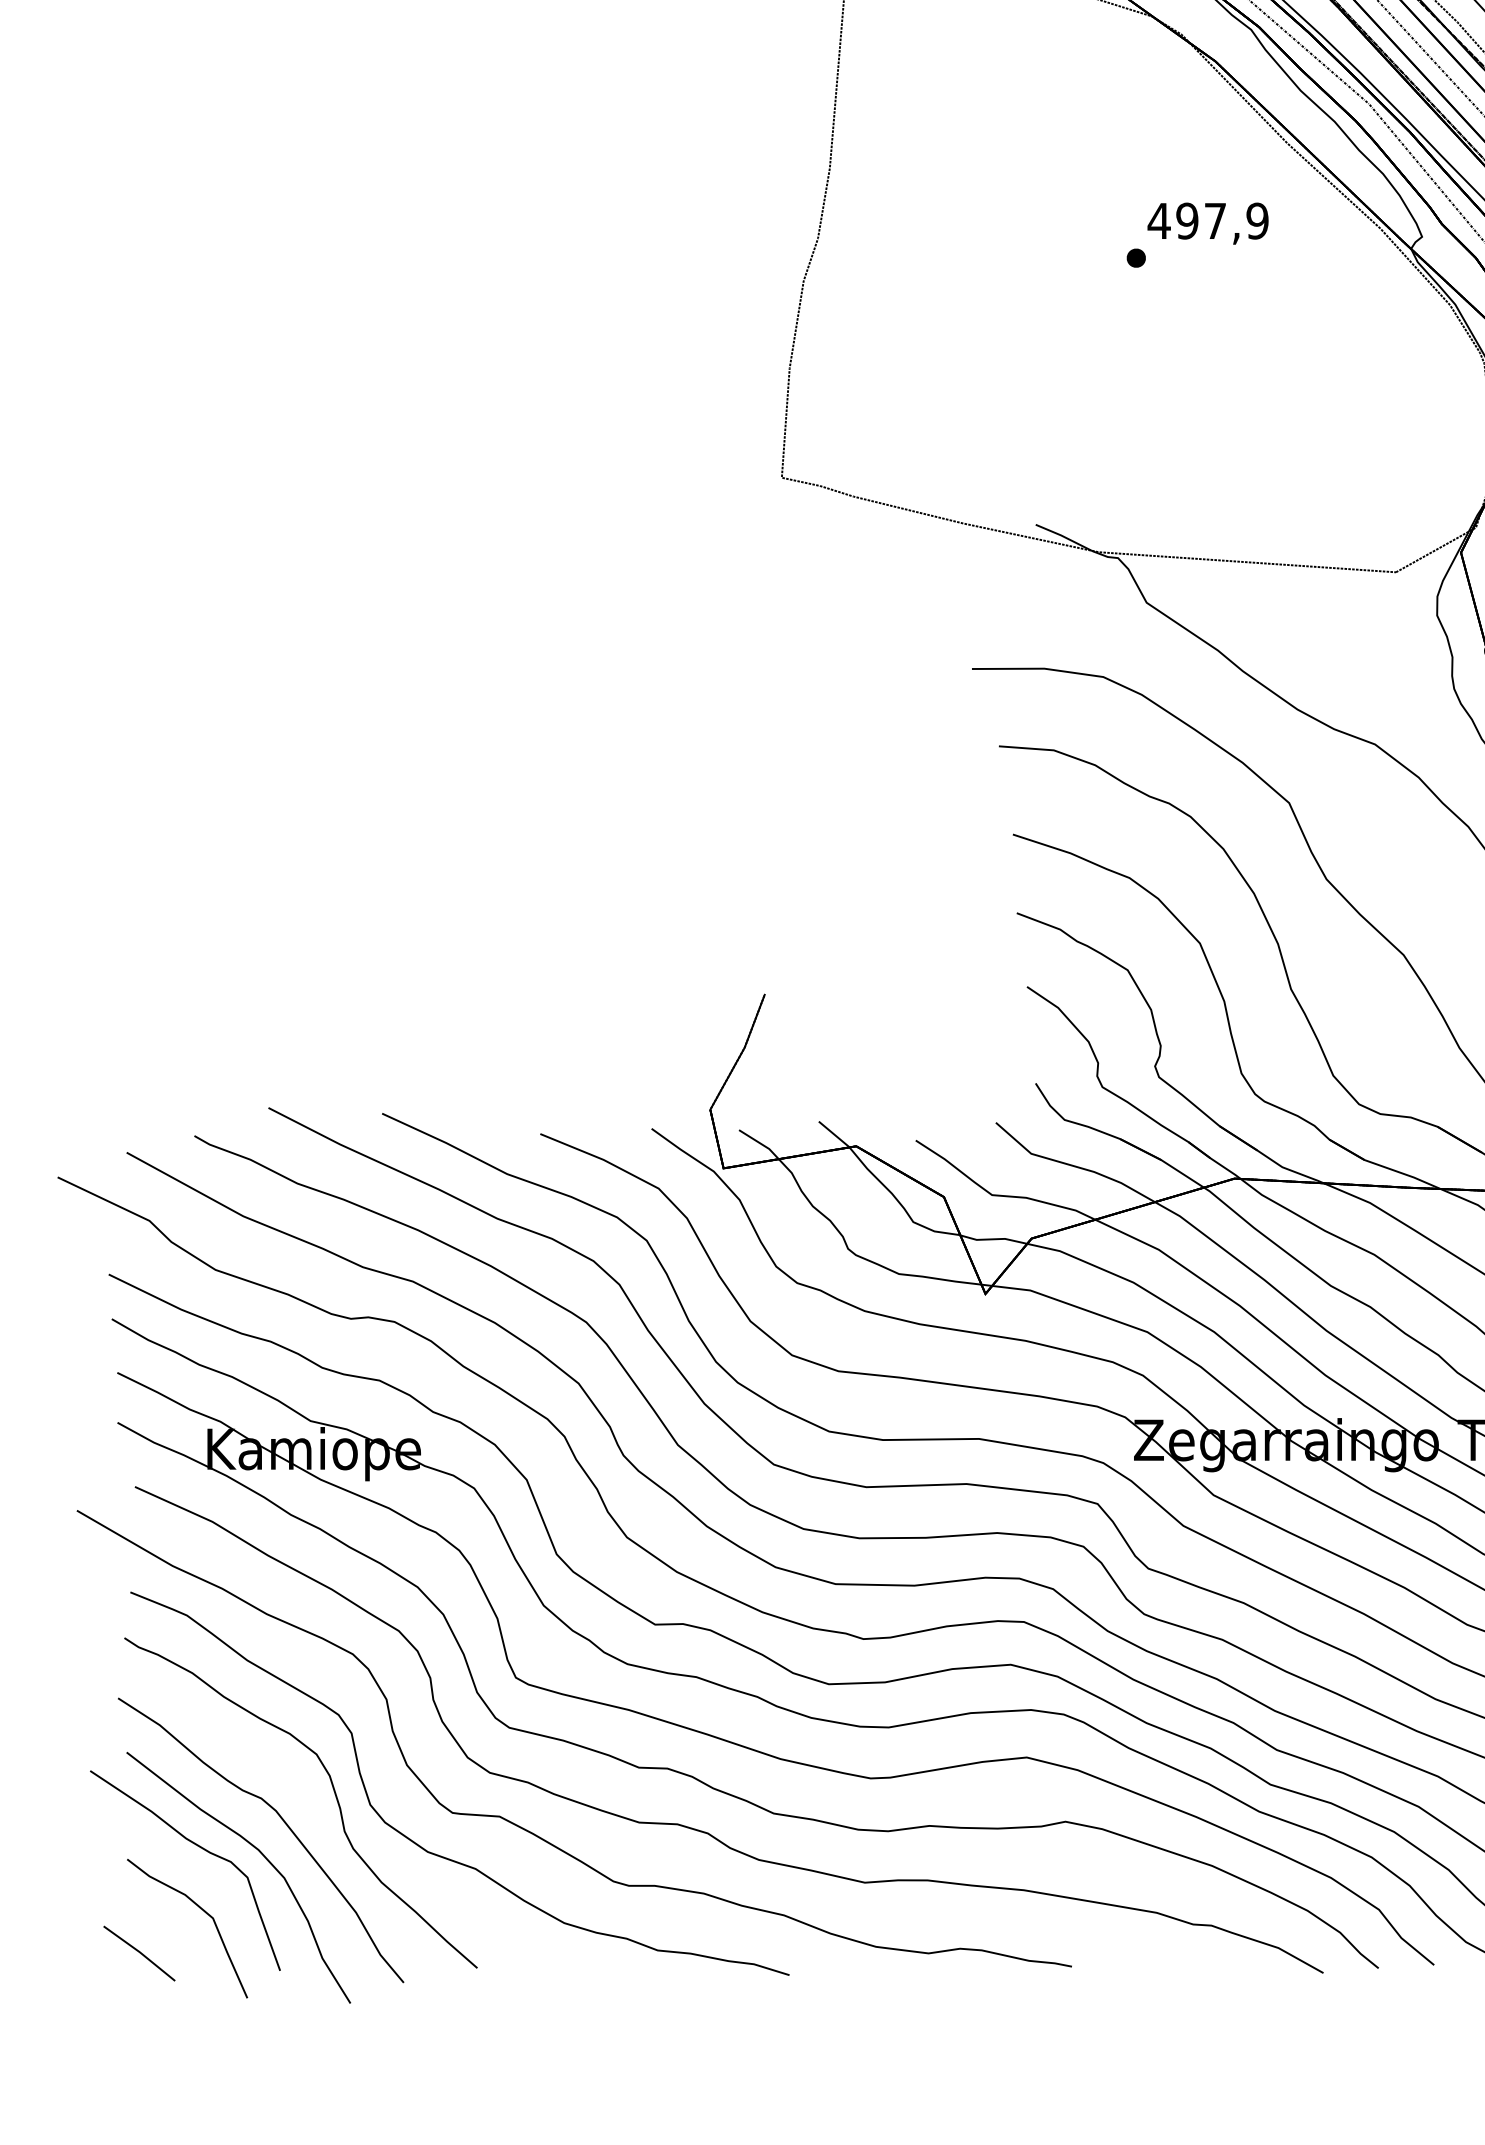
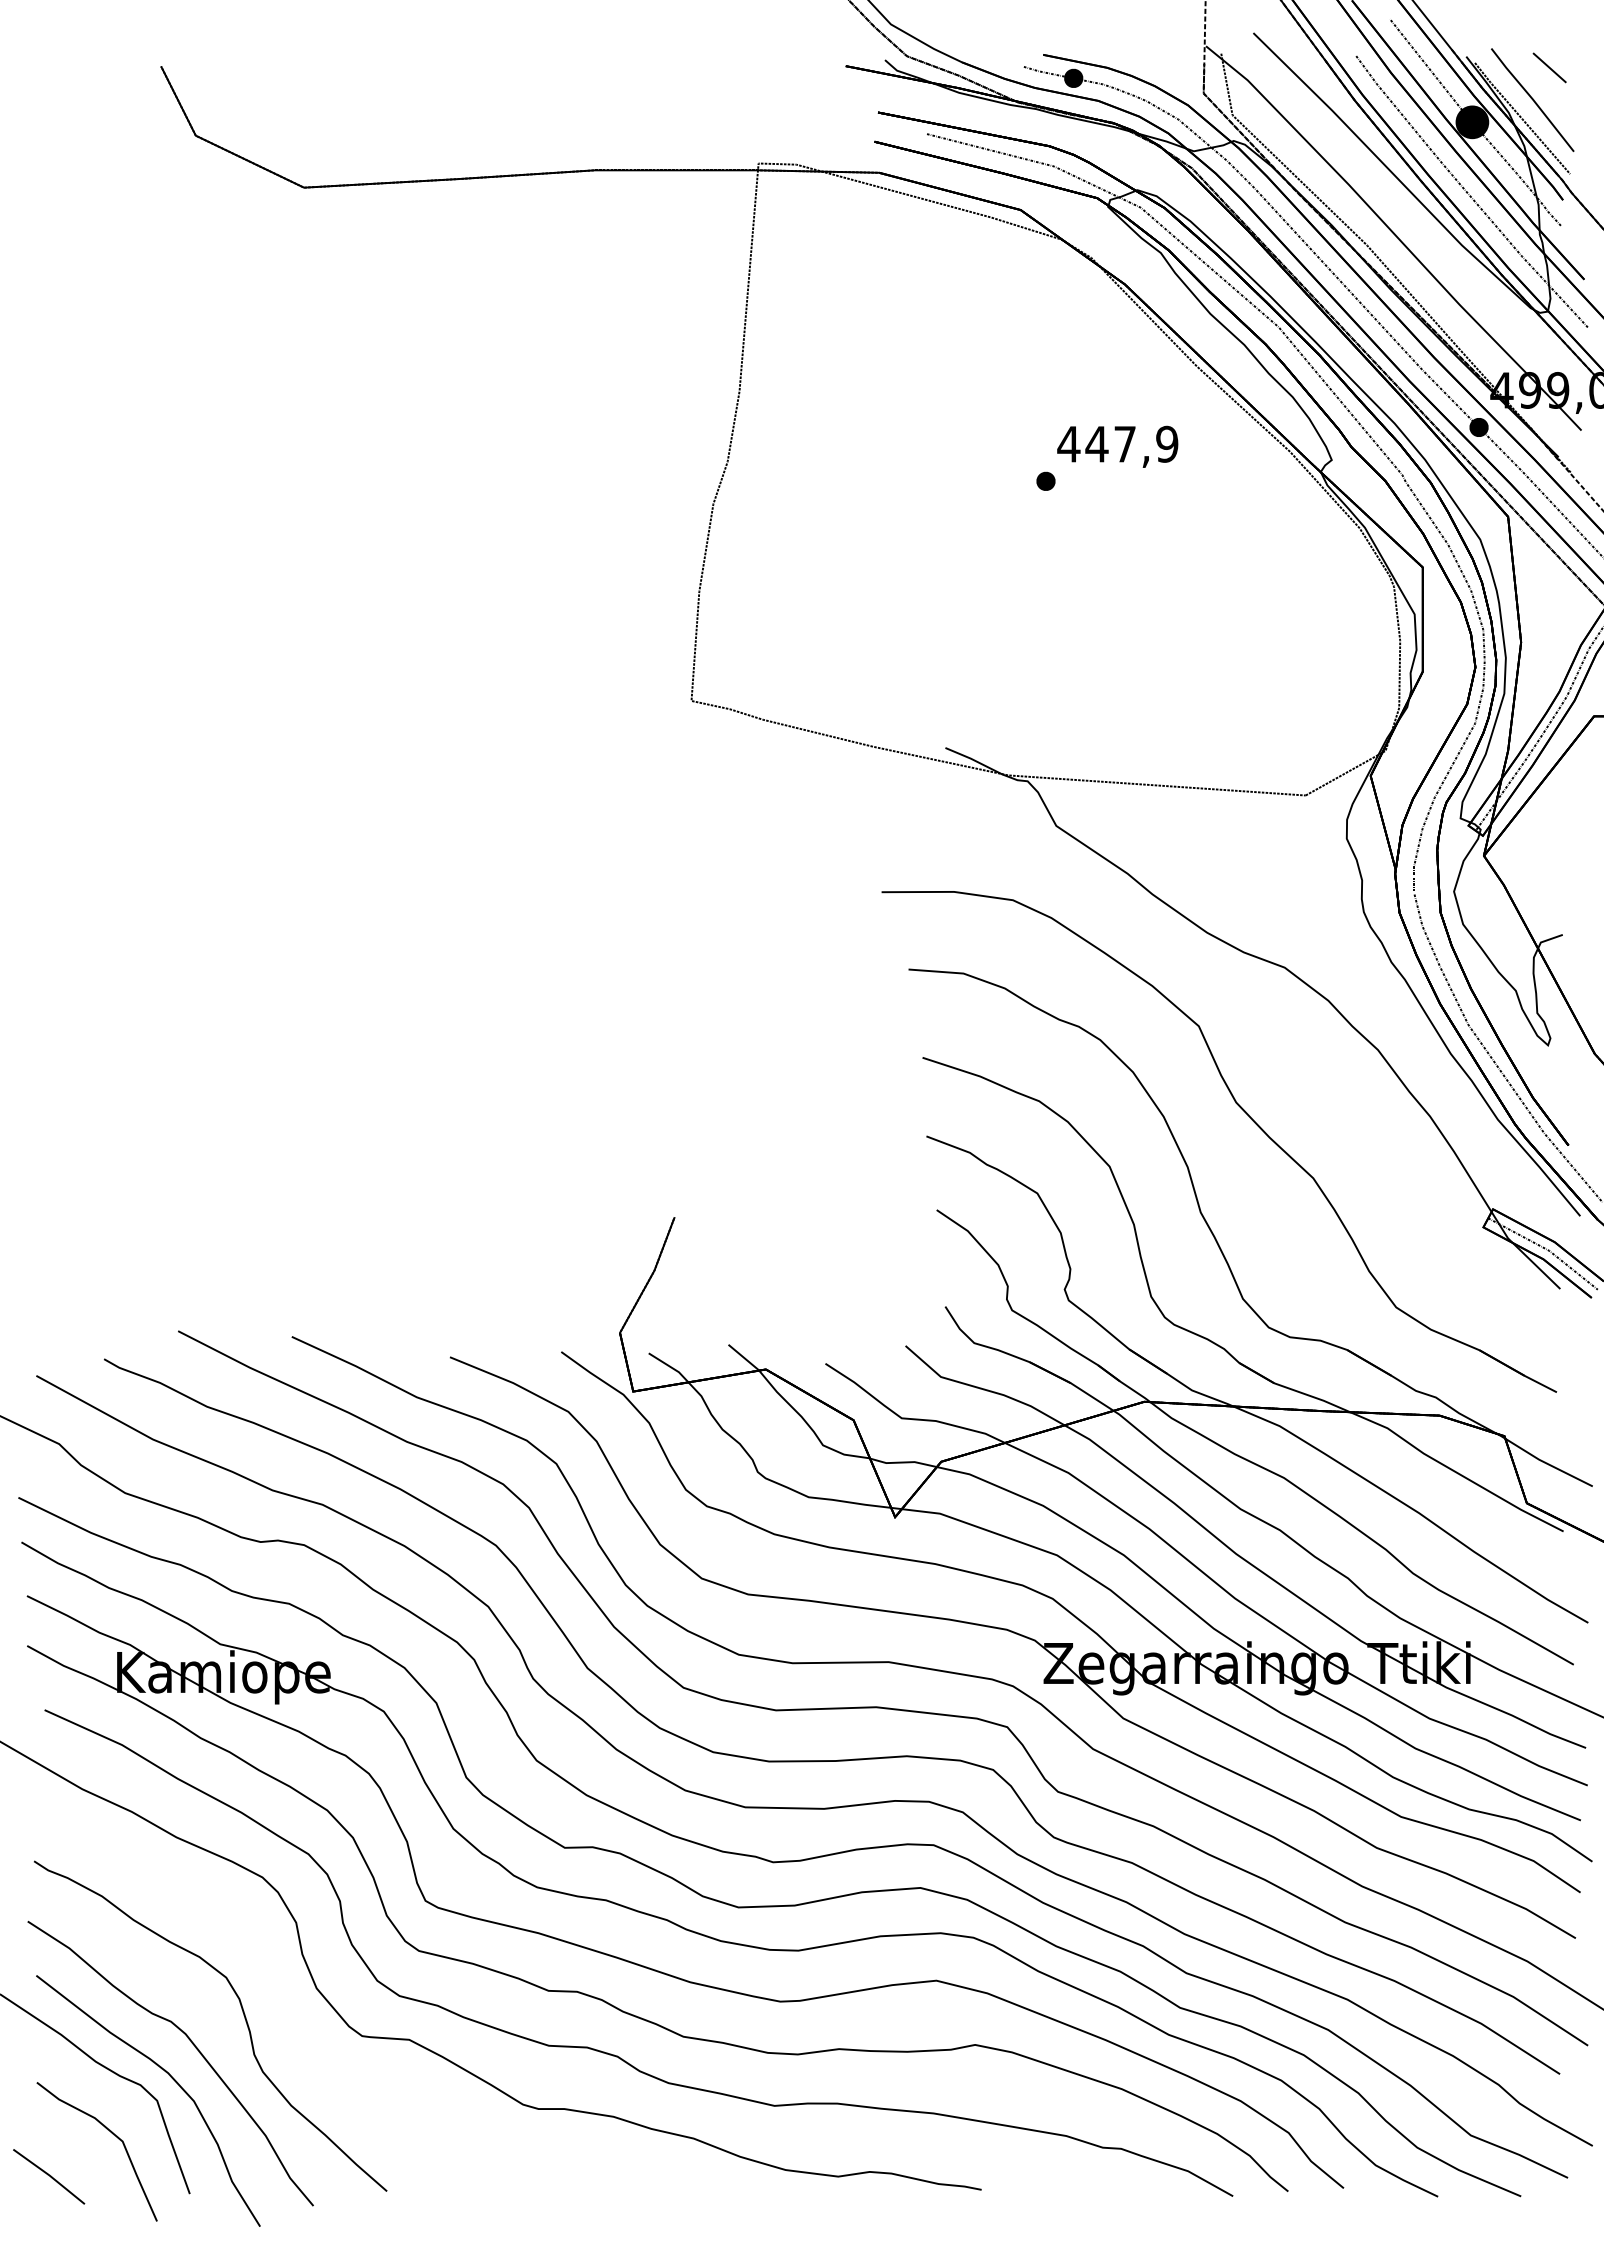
text: (1186, 220) -> (1096, 443), 497,9 -> 447,9
curve: (418, 1844) -> (328, 2067), removed

